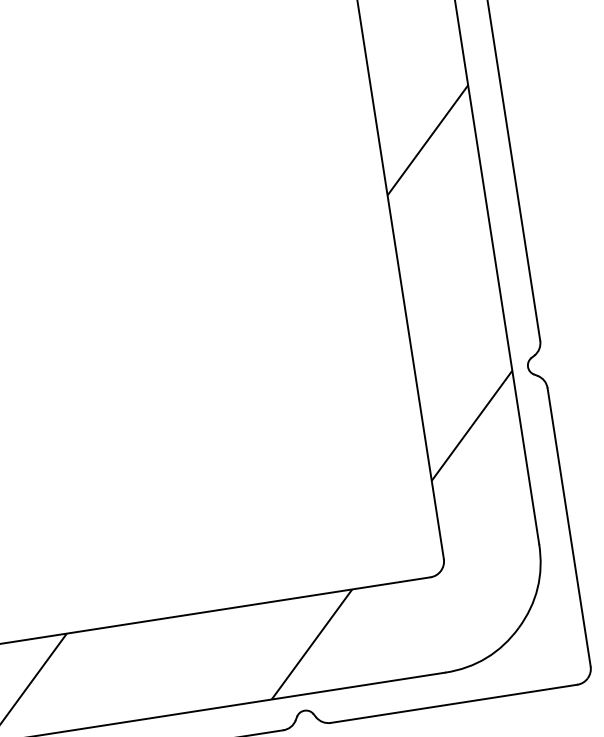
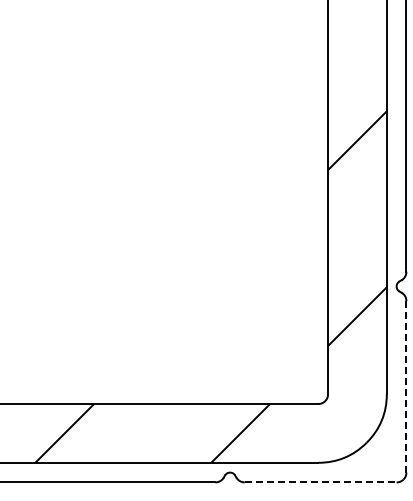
line: (569, 526) -> (406, 386), solid -> dashed
line: (453, 704) -> (320, 482), solid -> dashed

